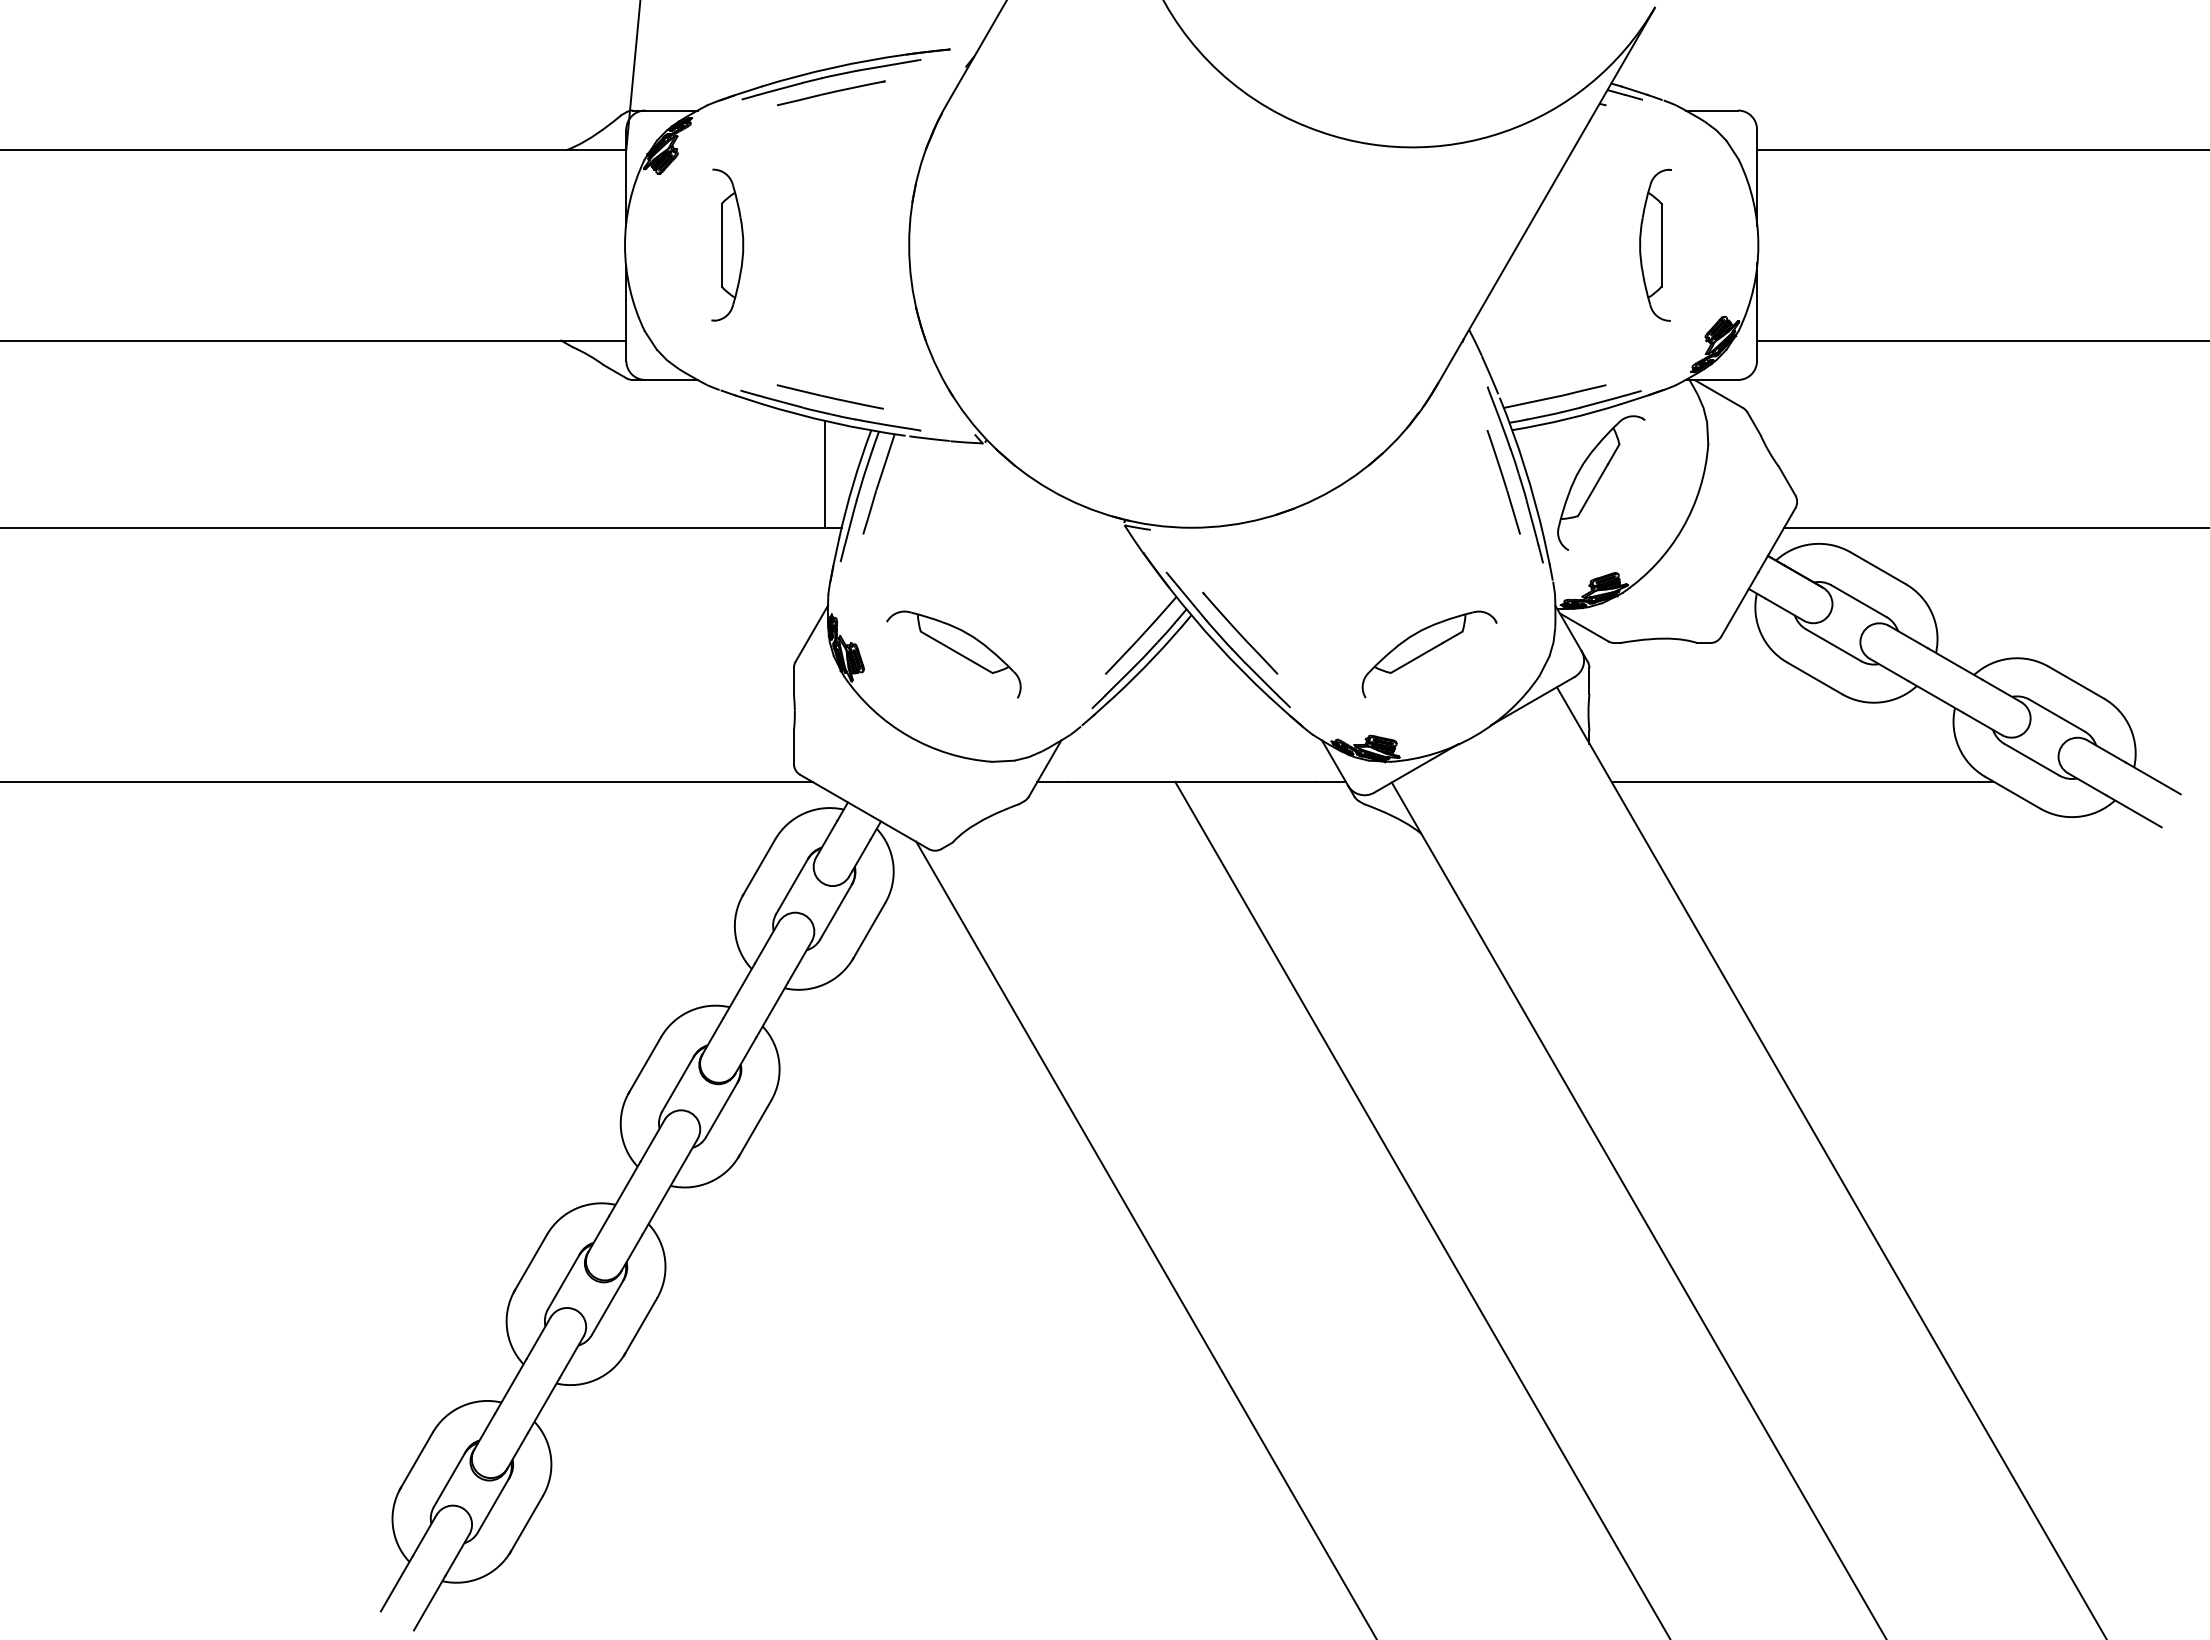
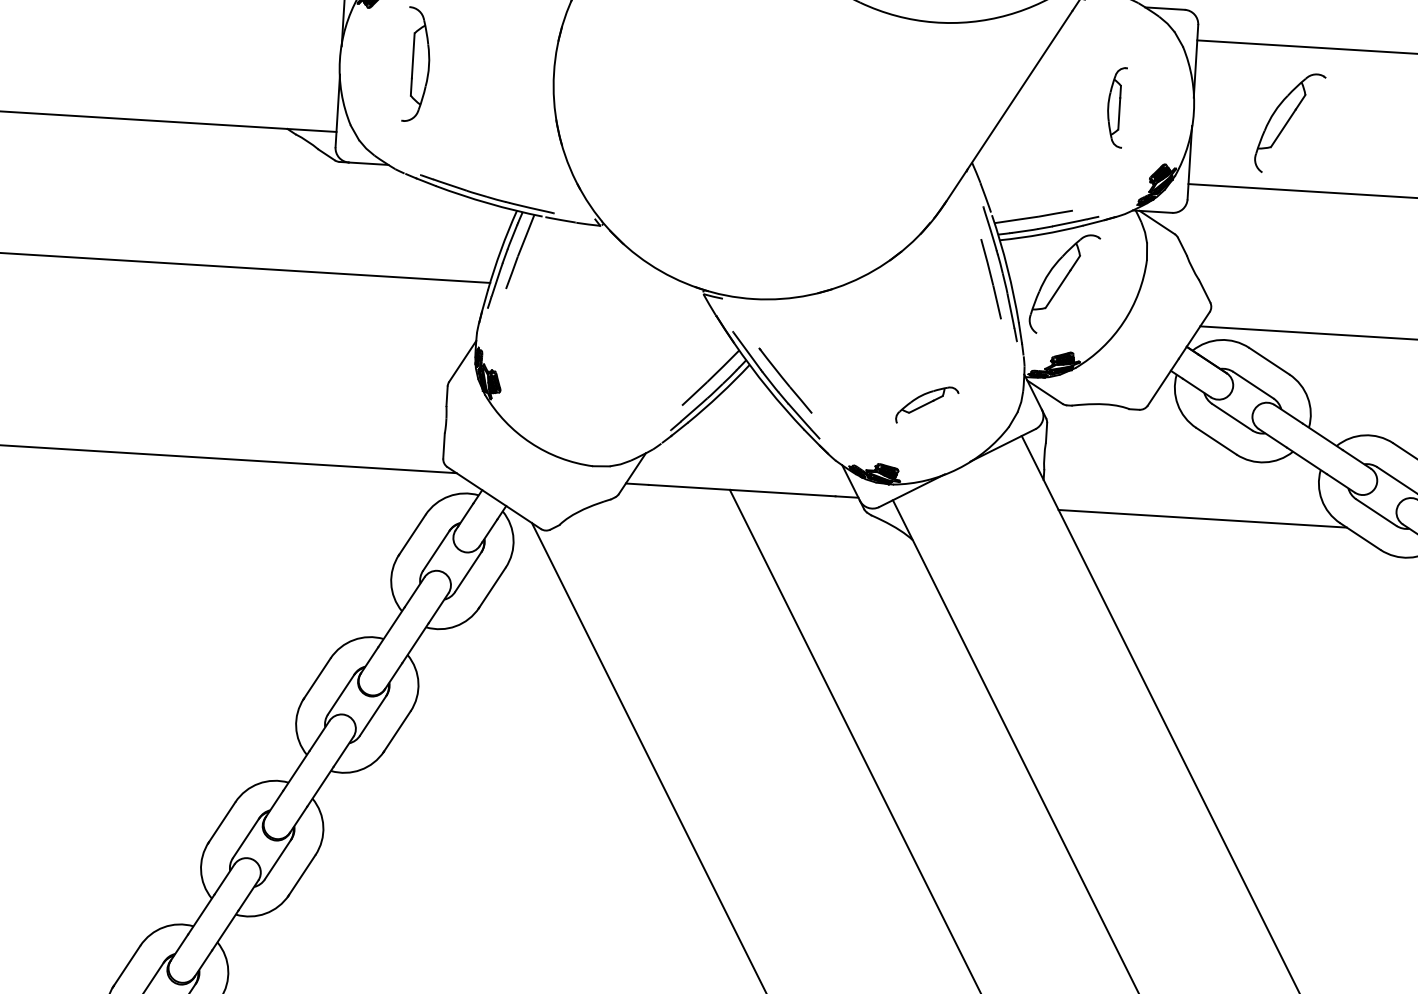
part: (1655, 244) -> (1116, 106), size x0.7
part: (1886, 251) -> (1290, 122), added
line: (829, 396) -> (487, 183), removed
line: (825, 473) -> (480, 241), removed
part: (953, 654) -> (568, 383), removed
part: (1429, 654) -> (927, 405), size x0.6

